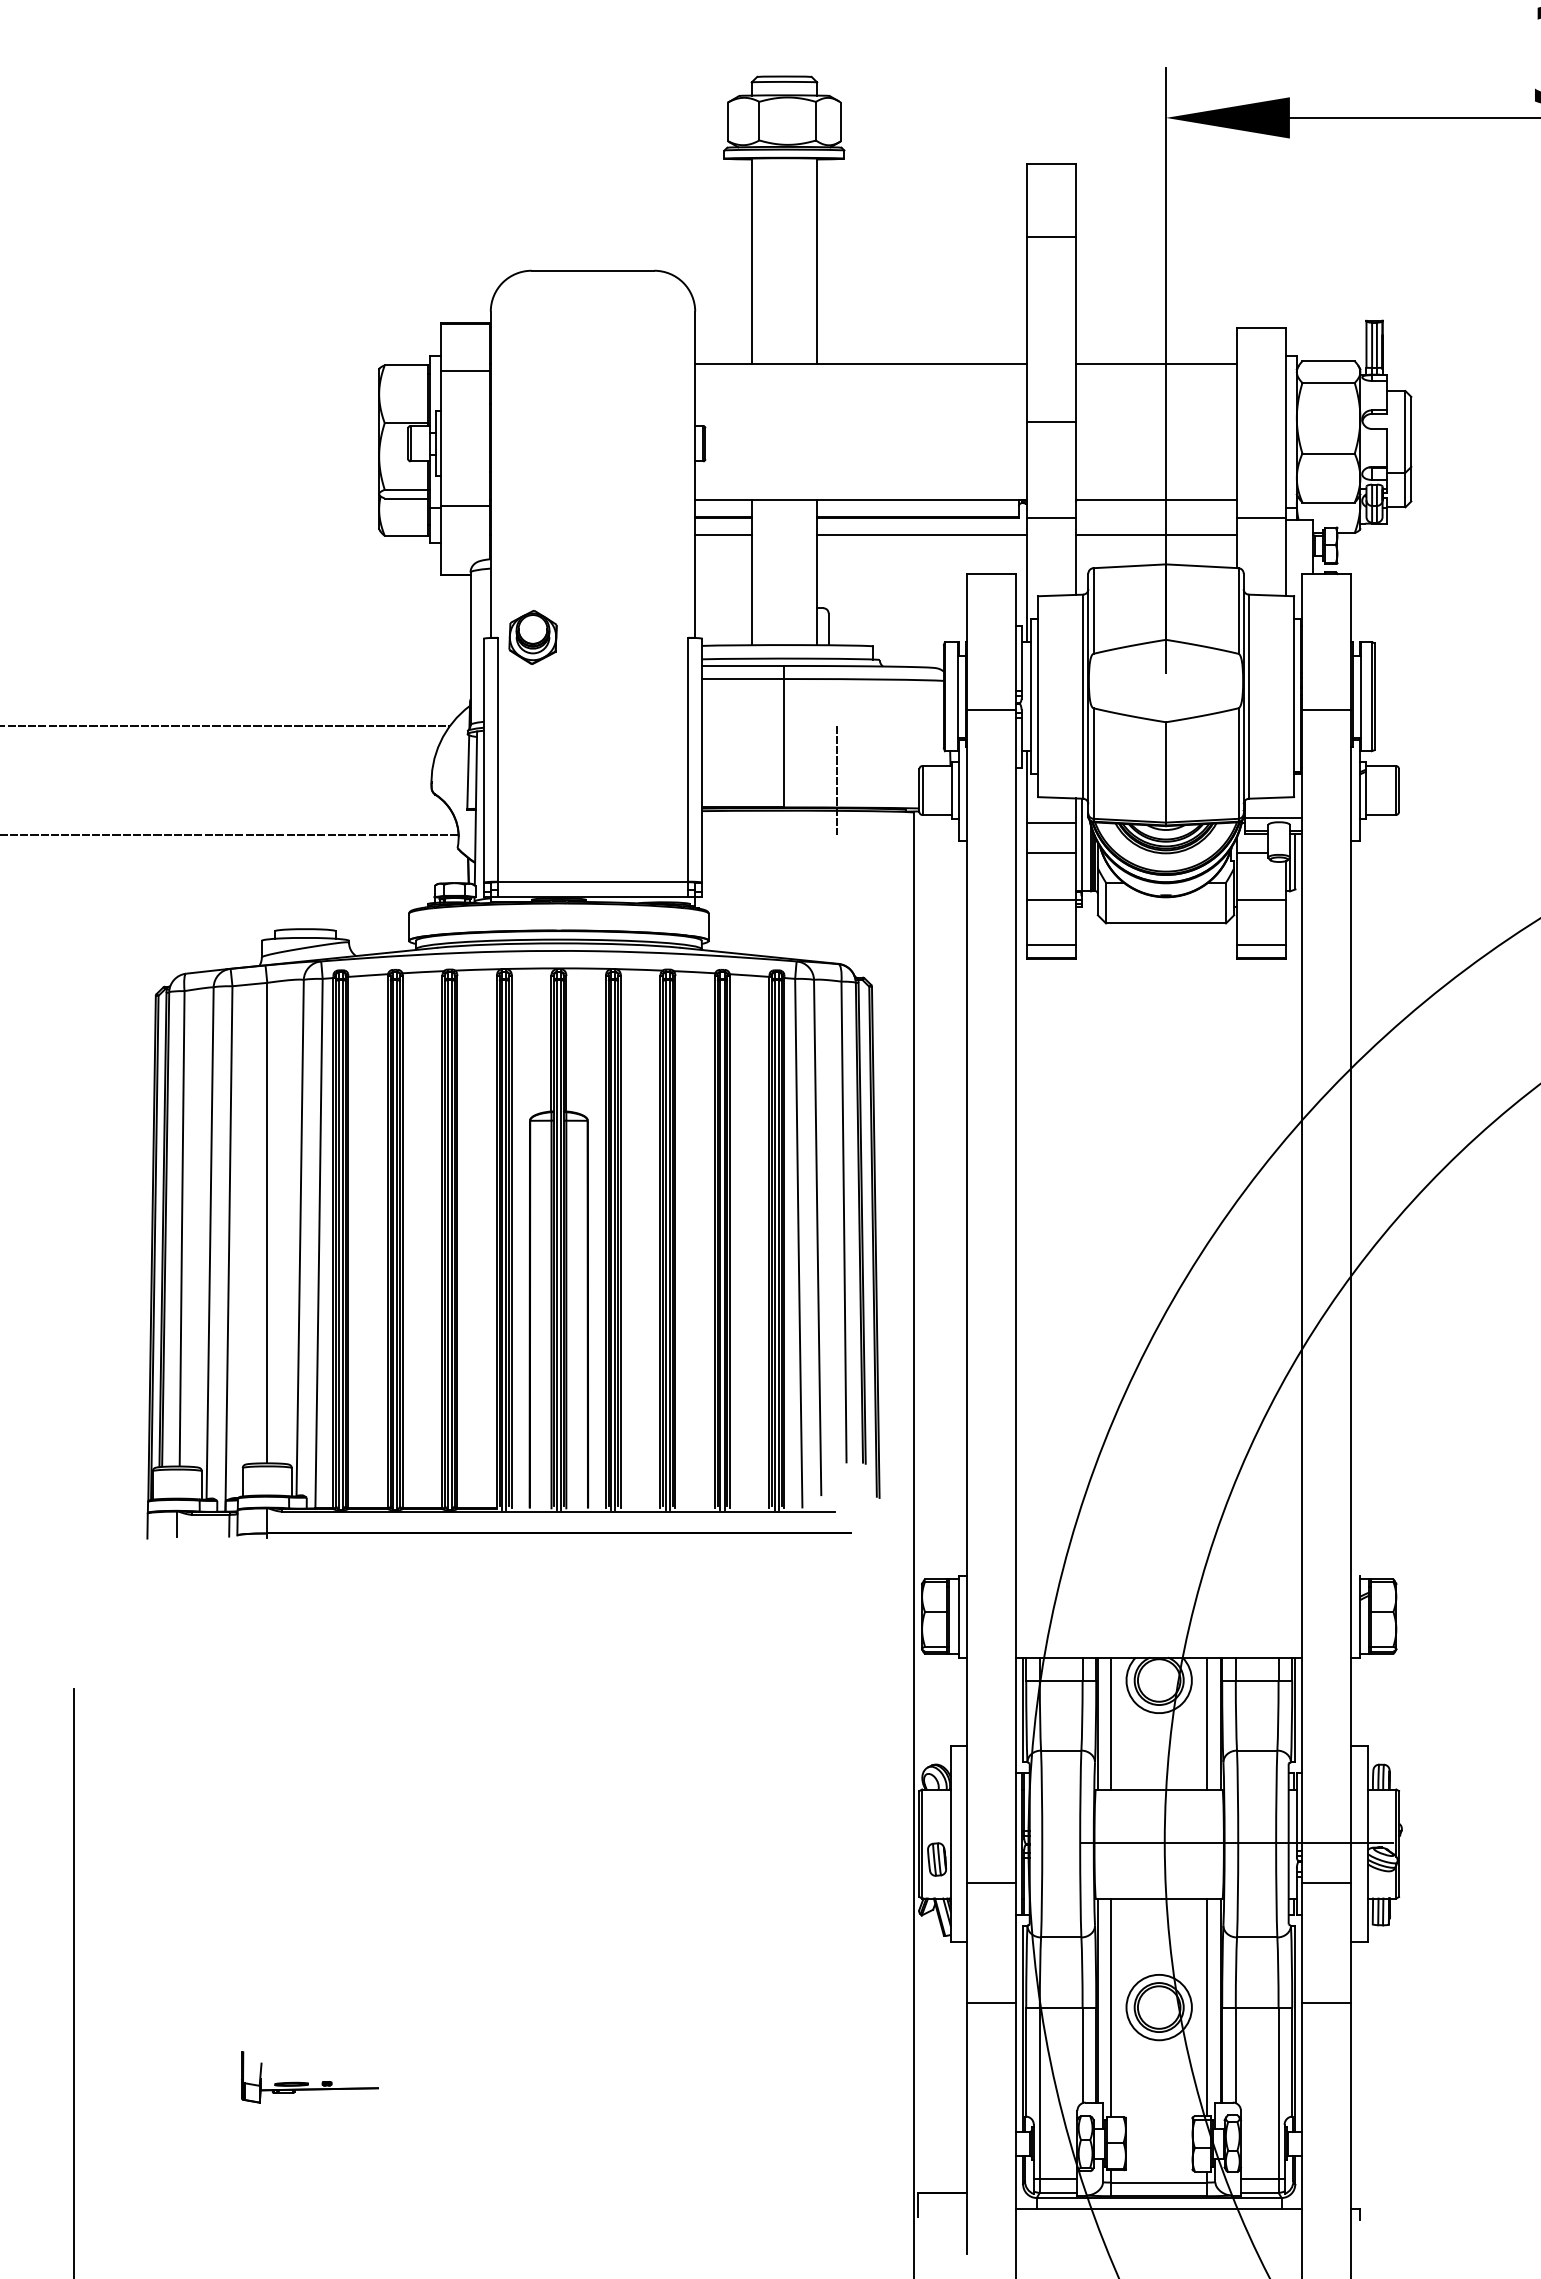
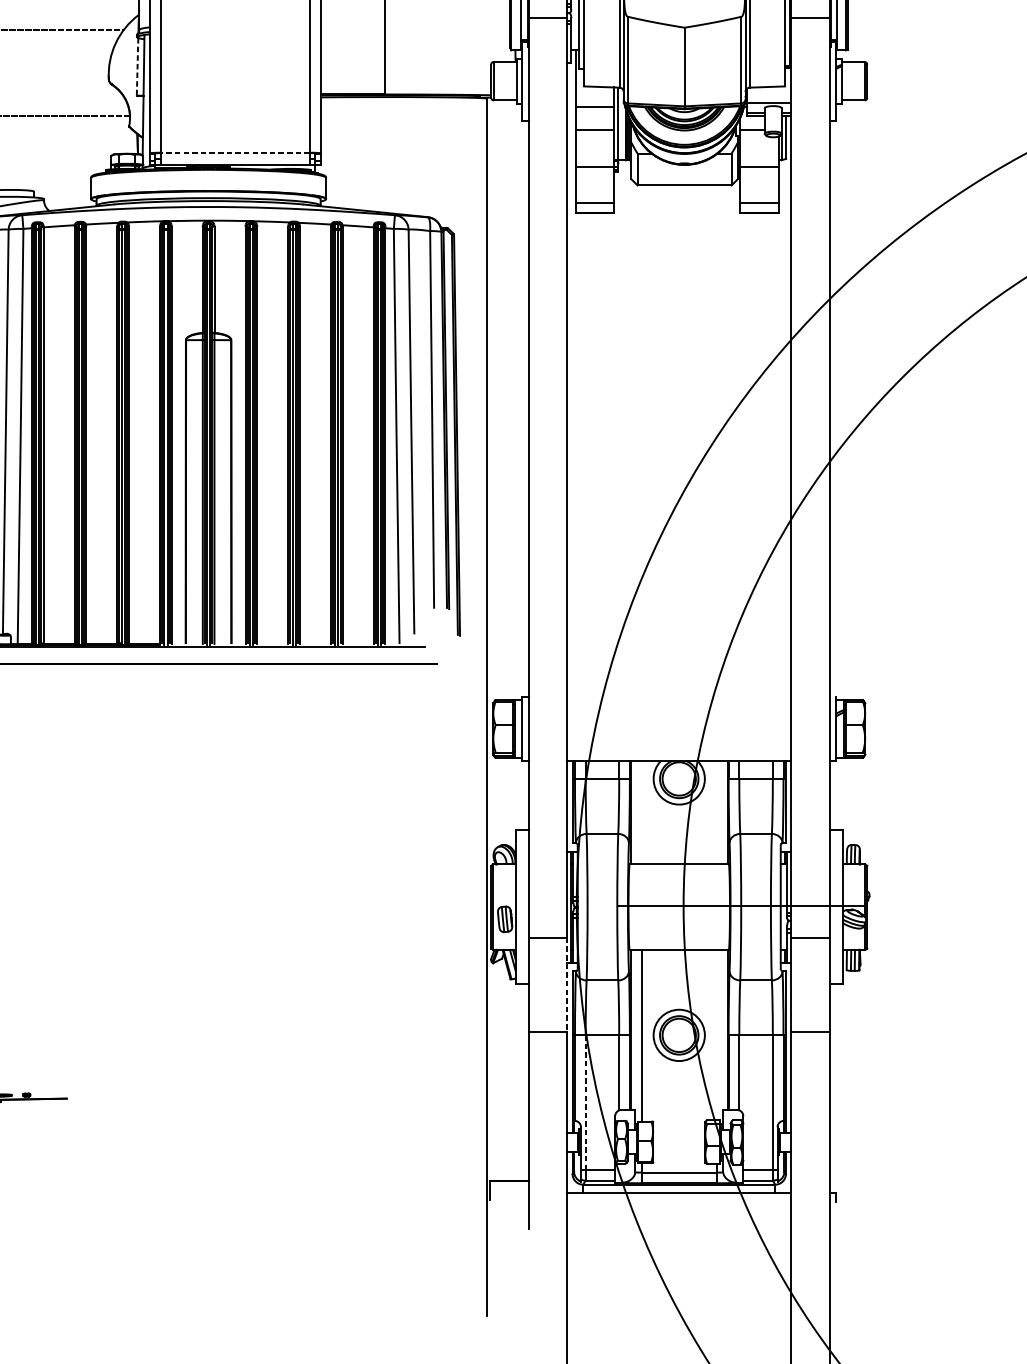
line: (468, 772) -> (137, 67), solid -> dashed
line: (837, 779) -> (427, 72), removed
line: (592, 881) -> (234, 152), solid -> dashed
line: (1111, 1723) -> (641, 812), removed
line: (1207, 1723) -> (717, 812), removed
line: (1016, 1943) -> (567, 985), solid -> dashed
line: (1207, 2007) -> (717, 1035), removed
line: (1039, 2093) -> (585, 1102), solid -> dashed

